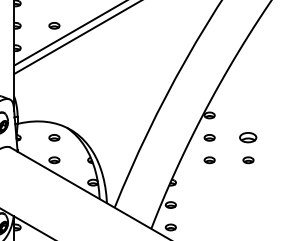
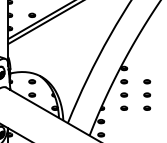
part: (249, 137) -> (147, 81), size x0.62
part: (210, 181) -> (124, 107), added
part: (249, 181) -> (147, 107), added

